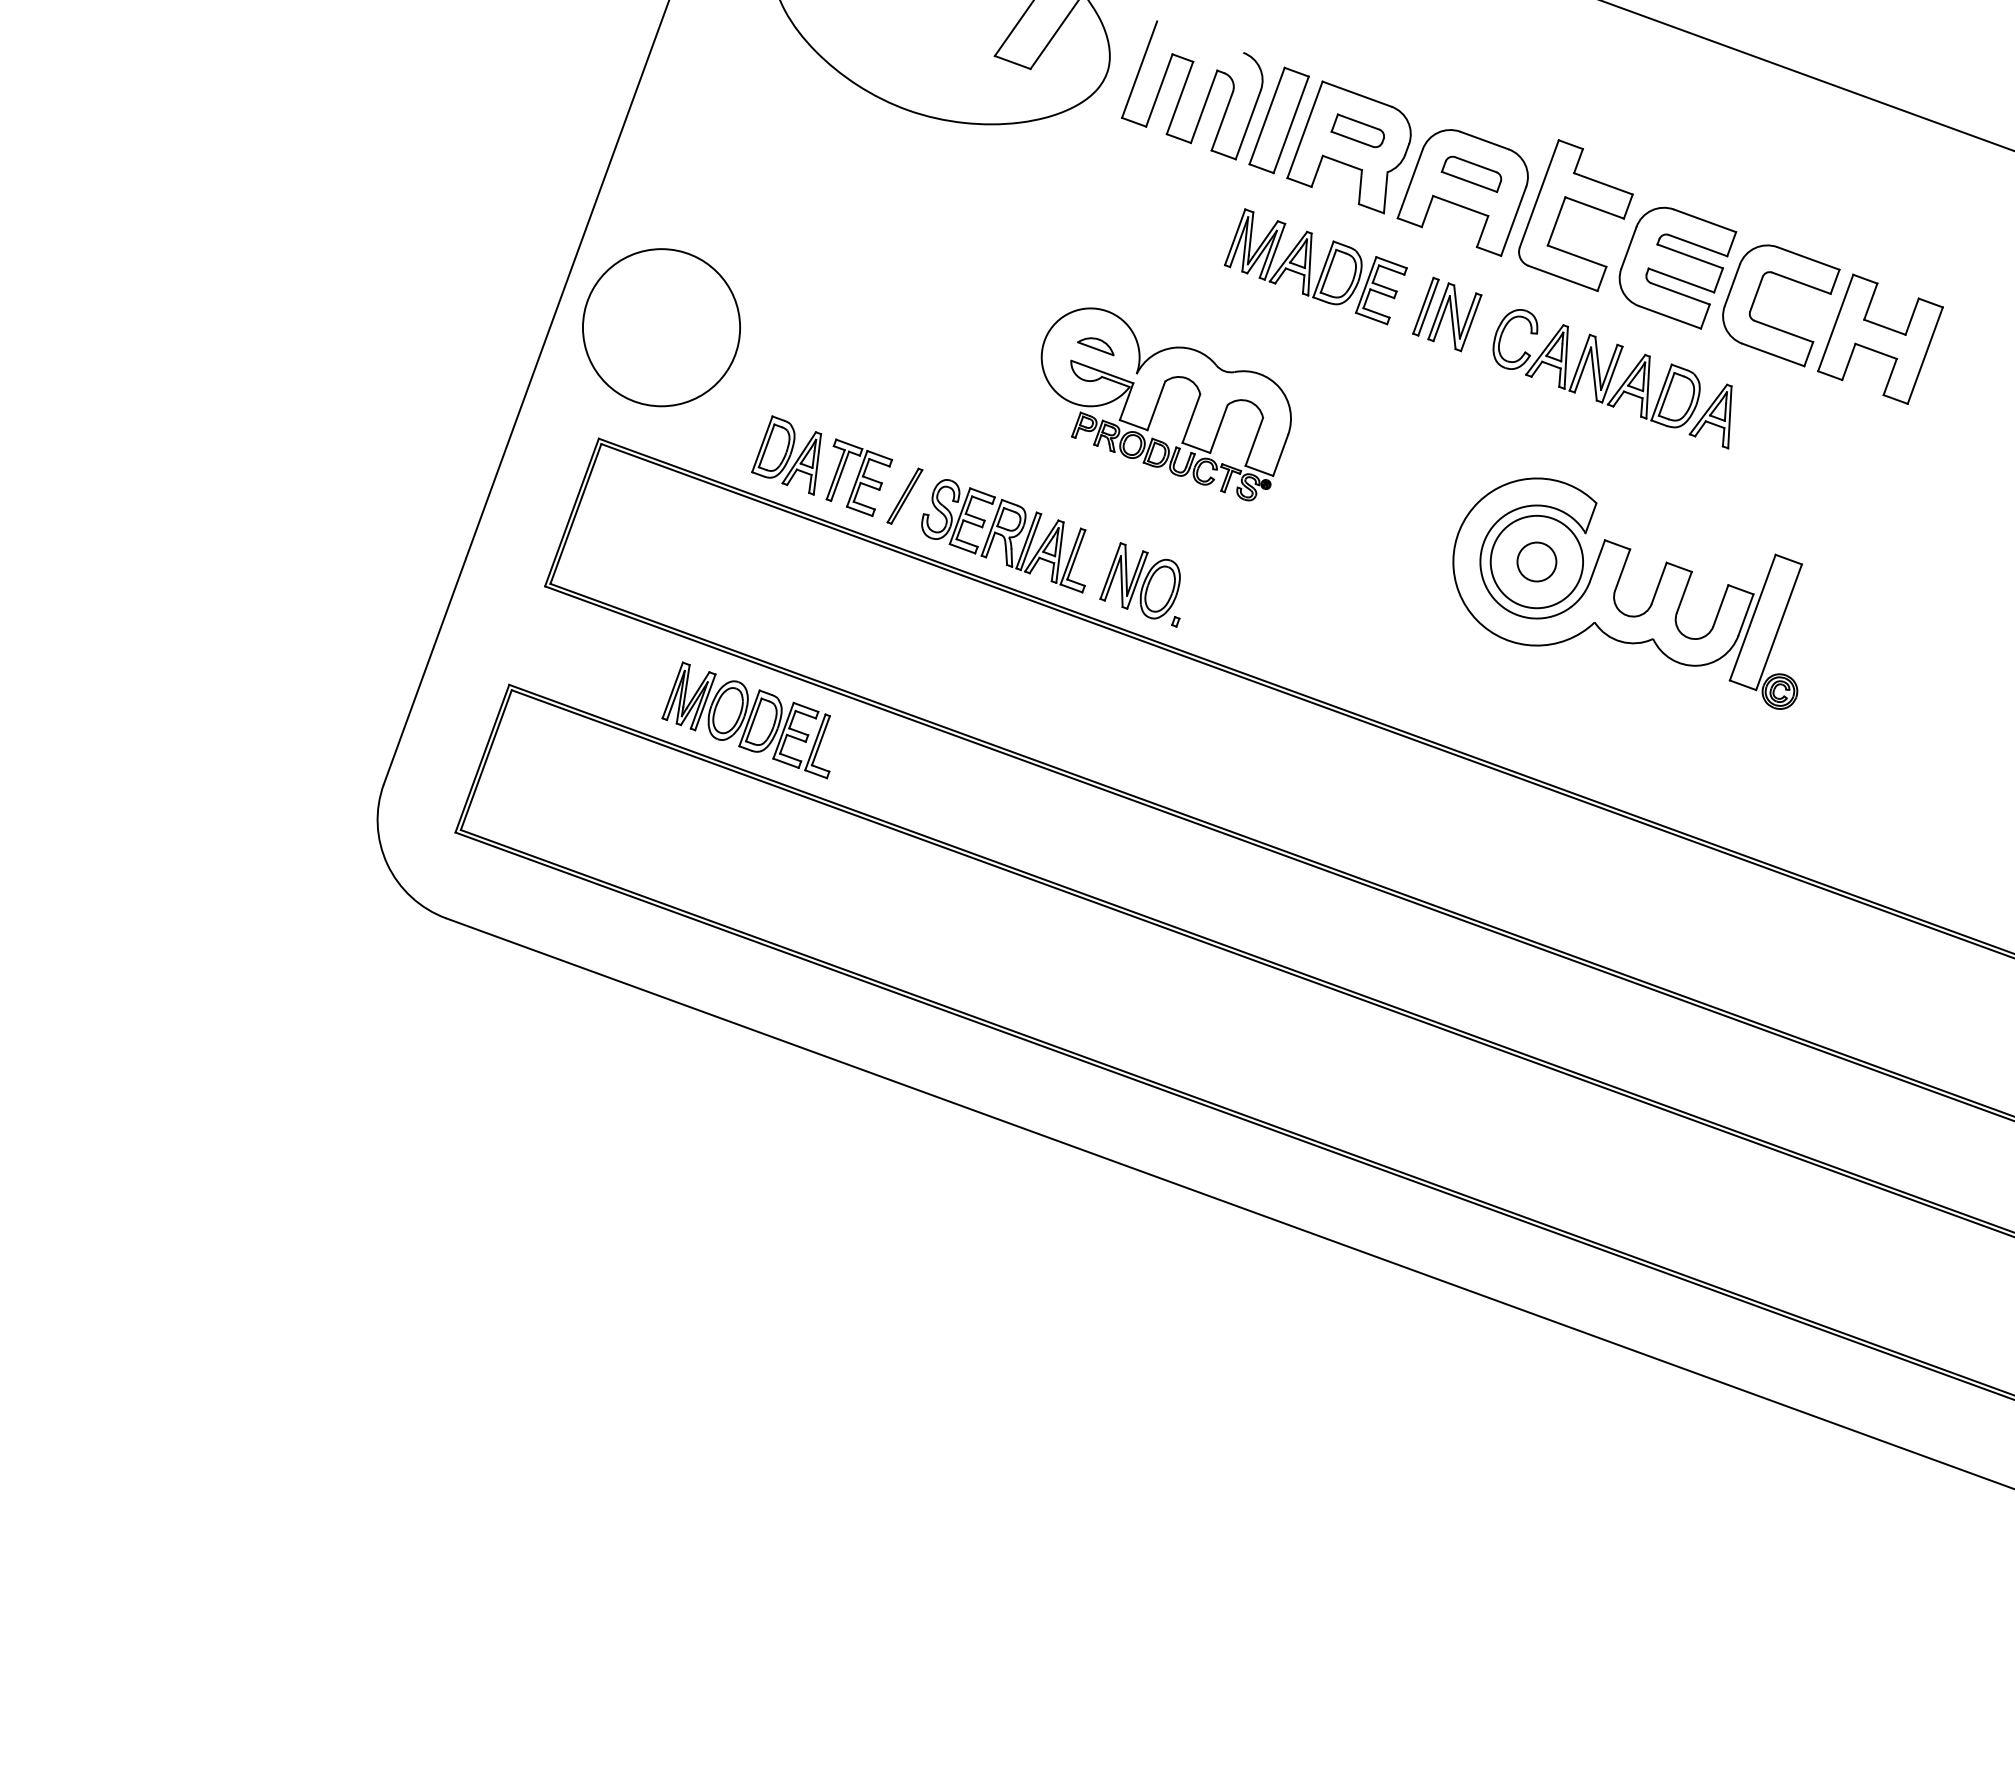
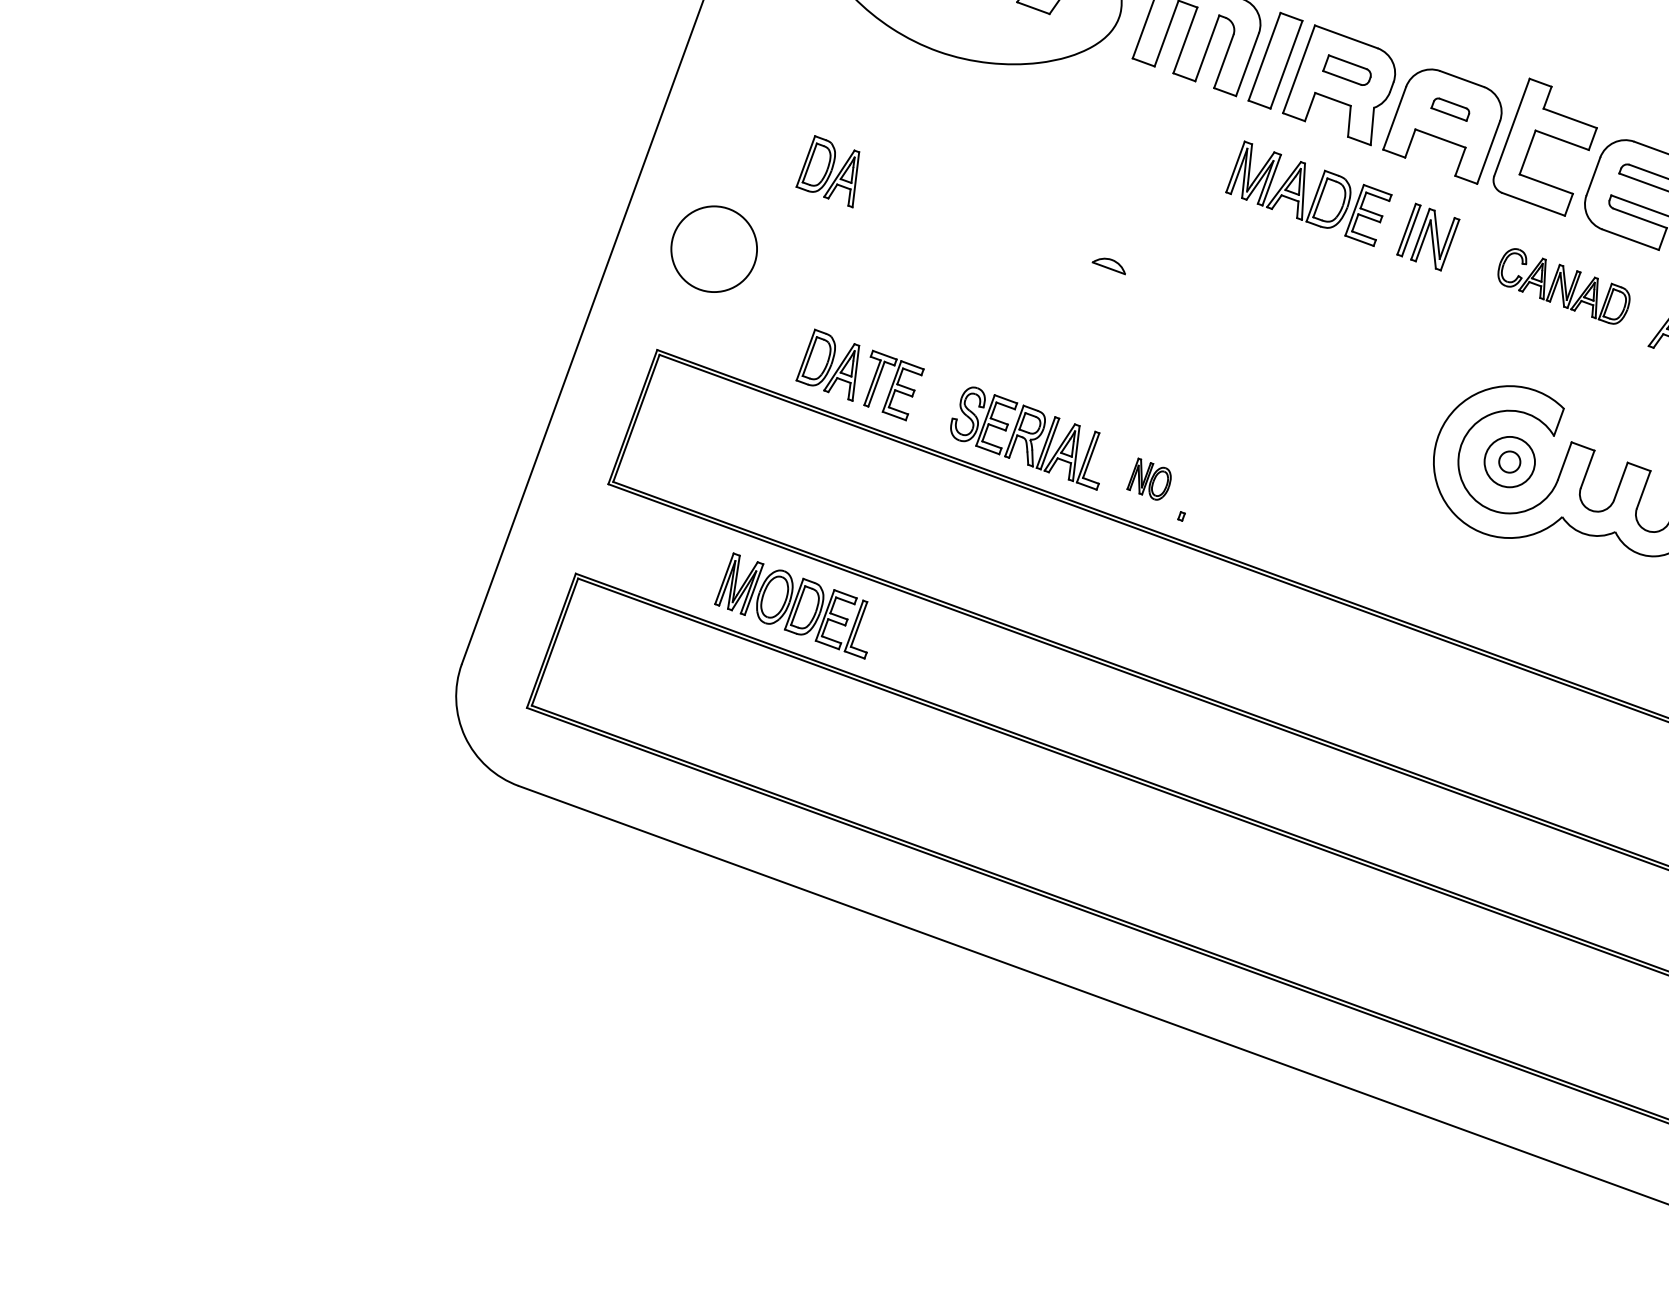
part: (1471, 173) -> (1450, 108), size x0.7
part: (786, 242) -> (827, 171), added
circle: (661, 327) -> (714, 248), size x0.6
part: (1596, 368) -> (1563, 286), size x0.7
part: (1158, 403) -> (1165, 318), removed
part: (904, 495) -> (935, 401), removed
circle: (1536, 561) -> (1509, 461), size x0.6
circle: (1536, 561) -> (1509, 461), size x0.6
part: (1139, 580) -> (1148, 478), size x0.6

